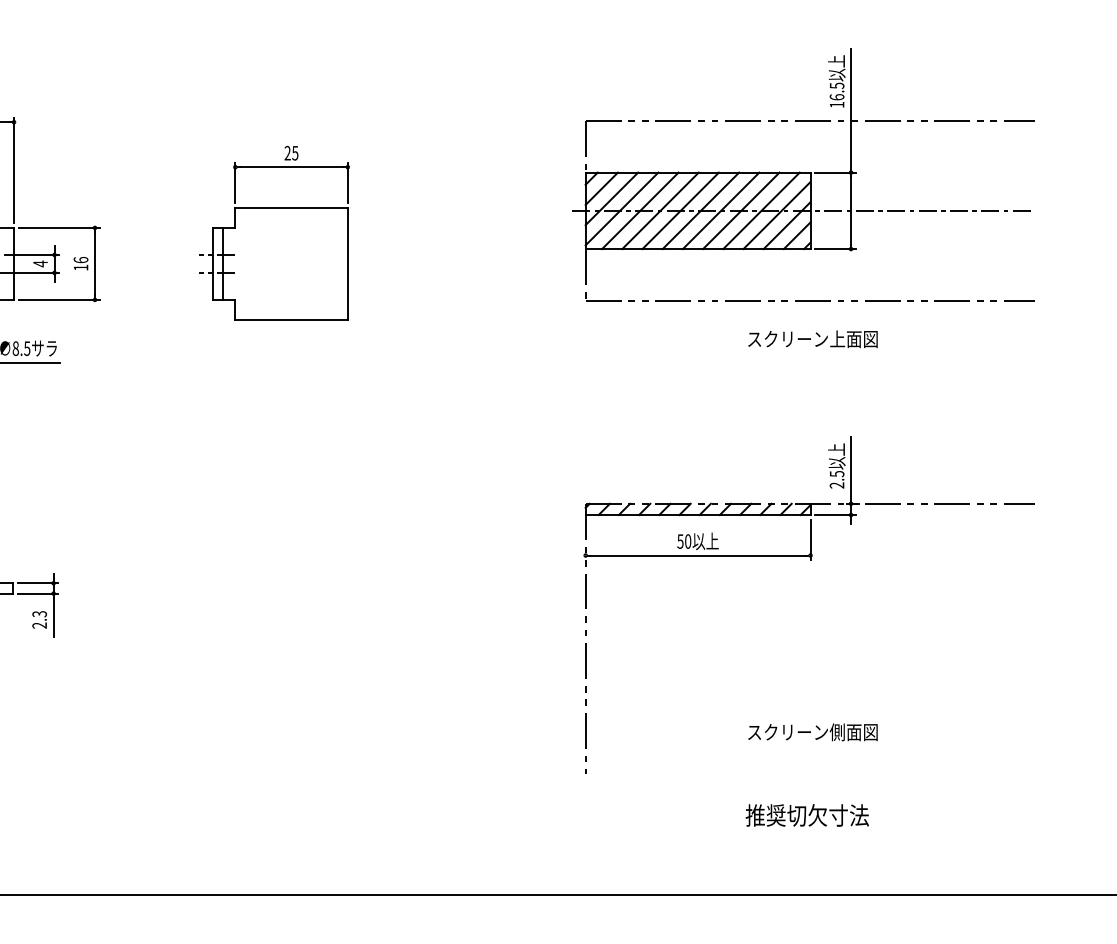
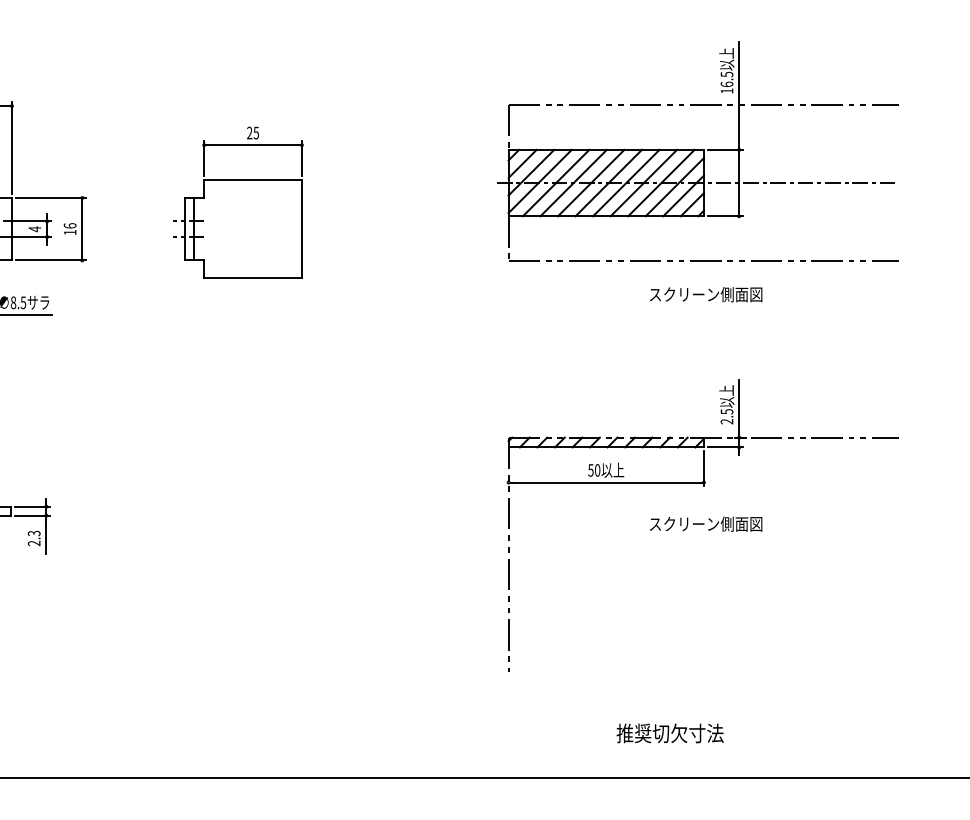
text: (836, 339) -> (726, 294), スクリーン上面図 -> スクリーン側面図
text: (813, 731) -> (706, 523), moved
text: (806, 815) -> (669, 733), moved

